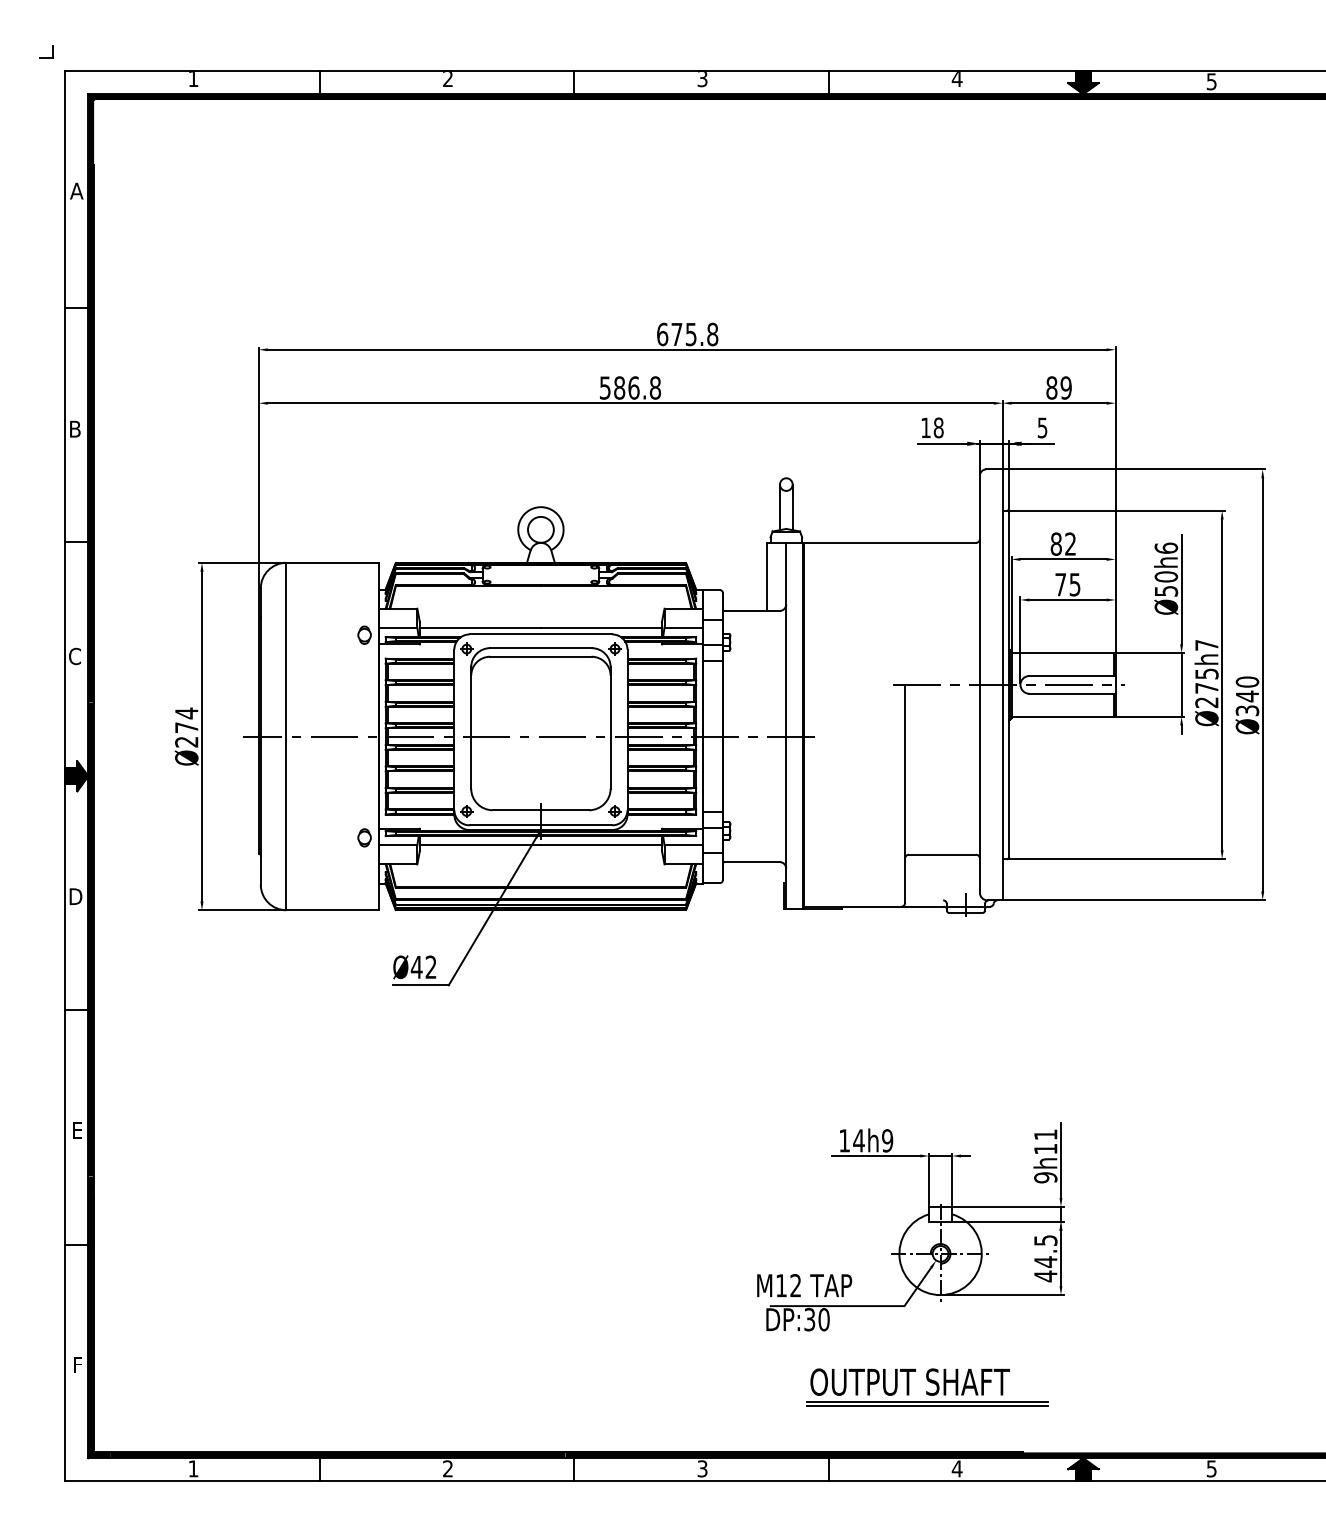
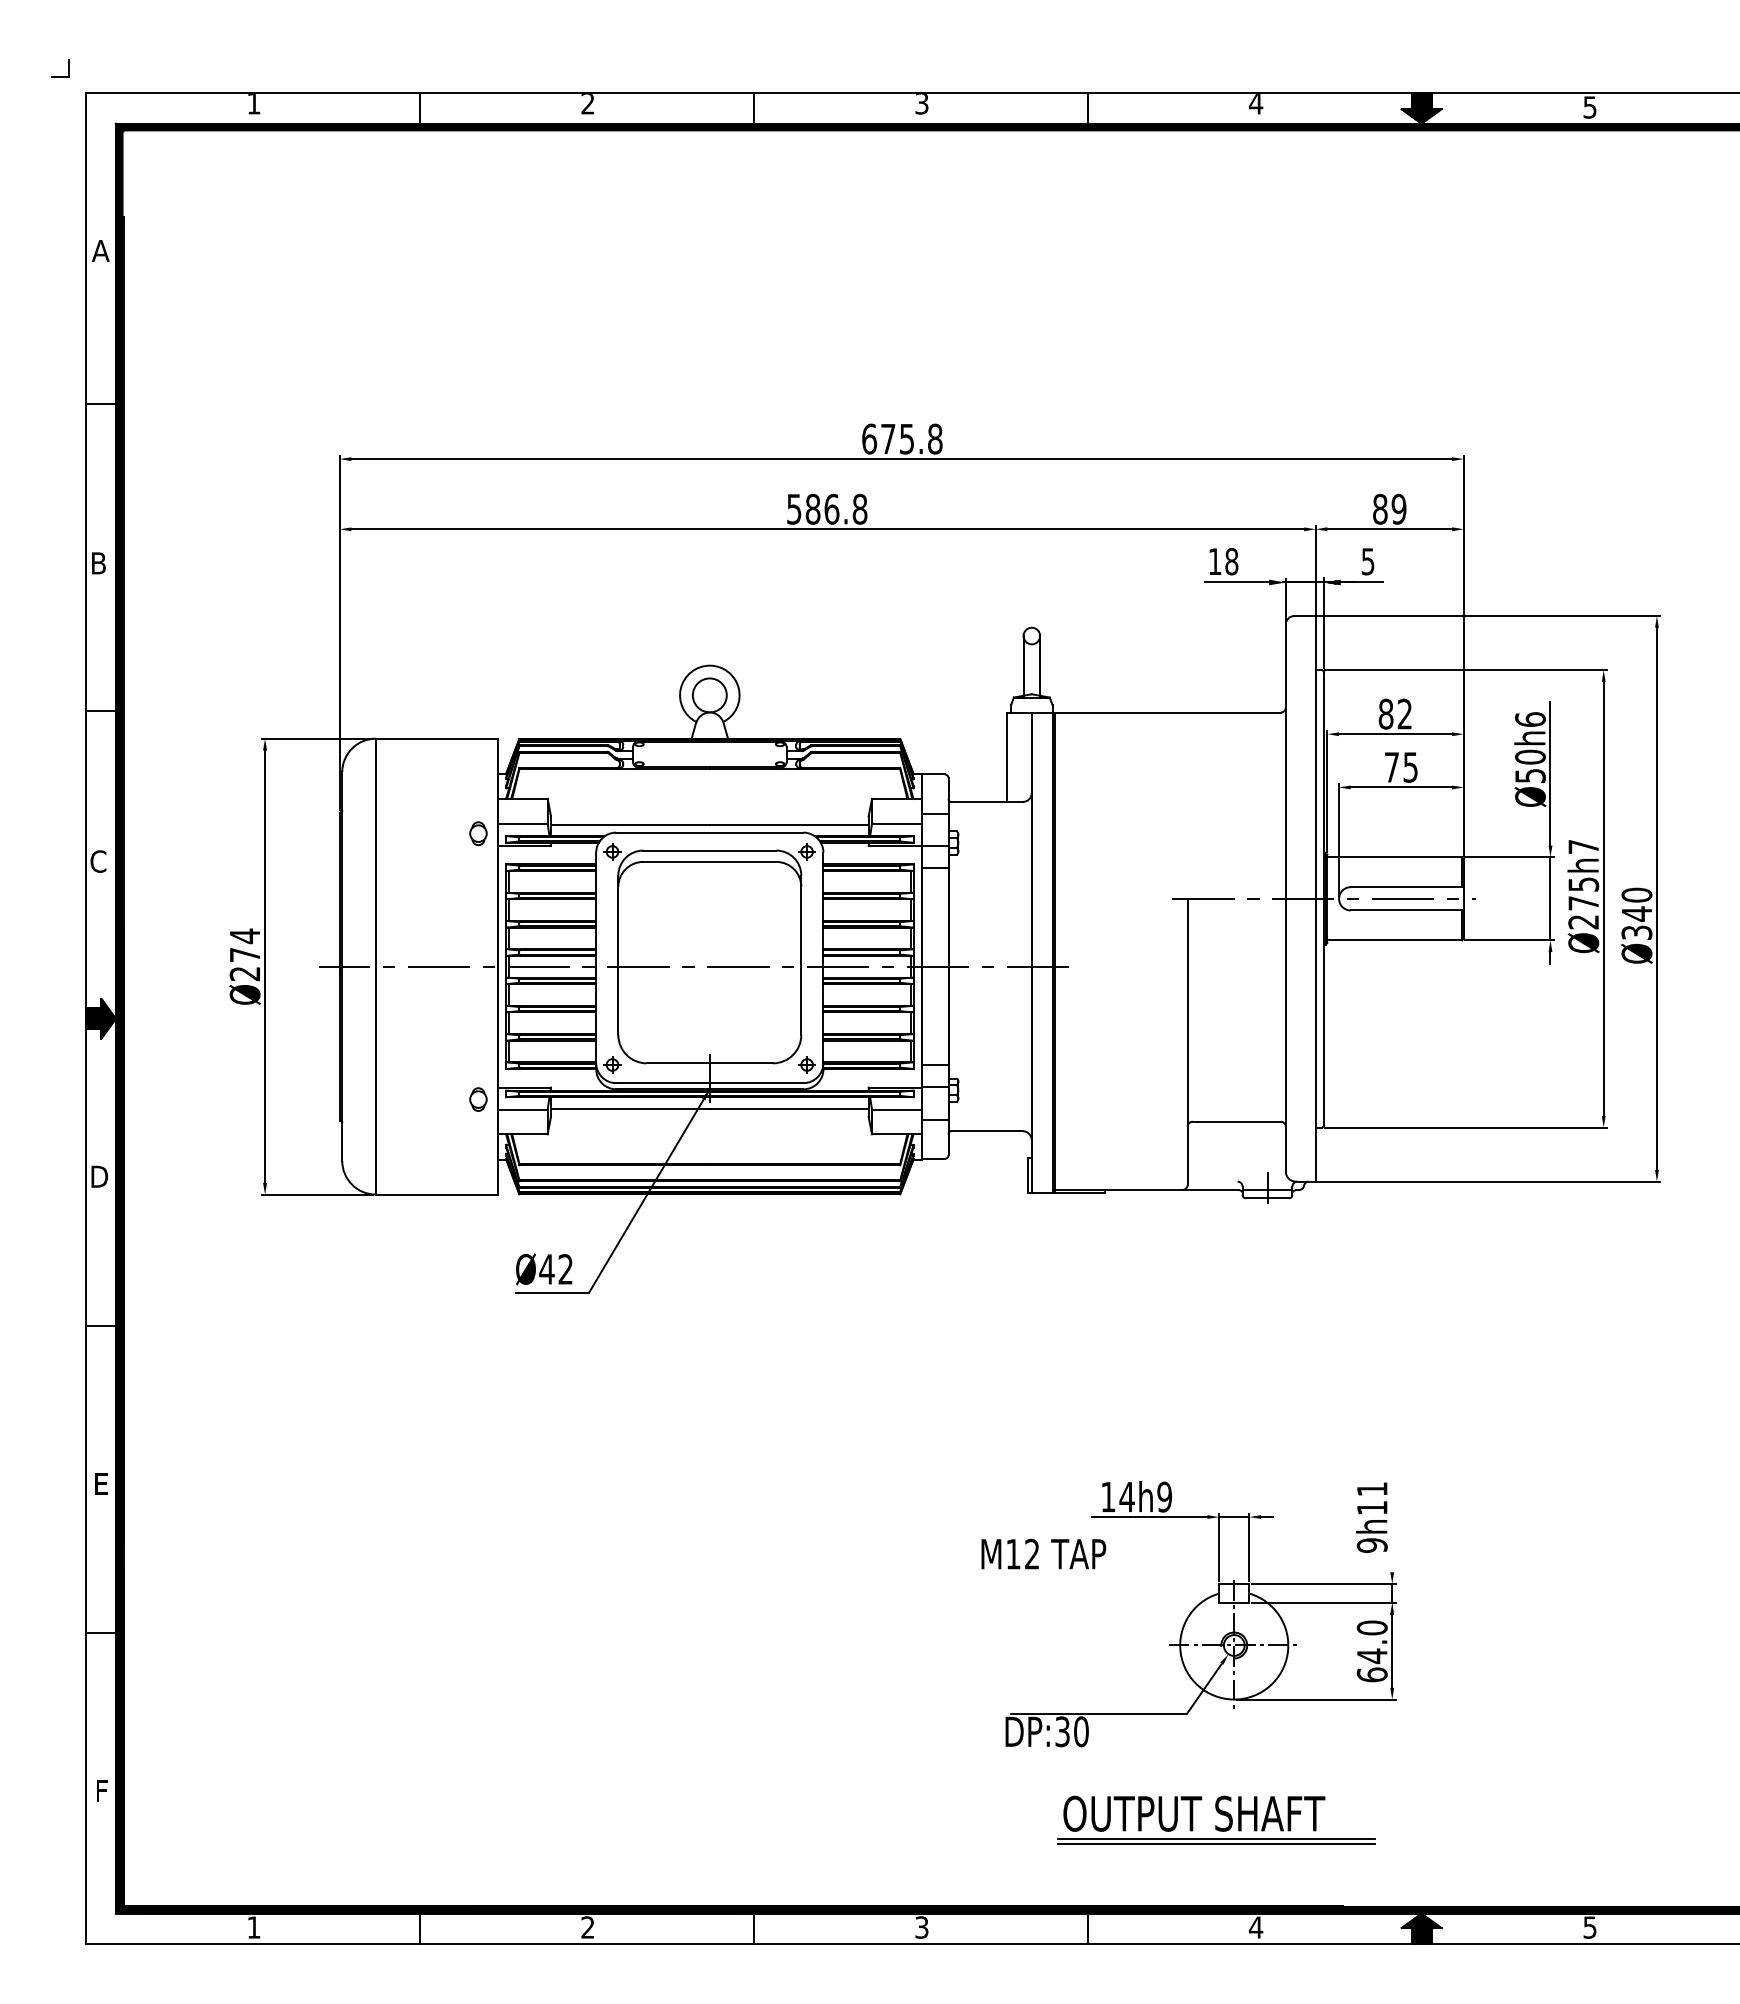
line: (1061, 1160) -> (1392, 1523), removed
text: (1045, 1258) -> (1371, 1651), 44.5 -> 64.0
text: (804, 1285) -> (1043, 1553), moved

